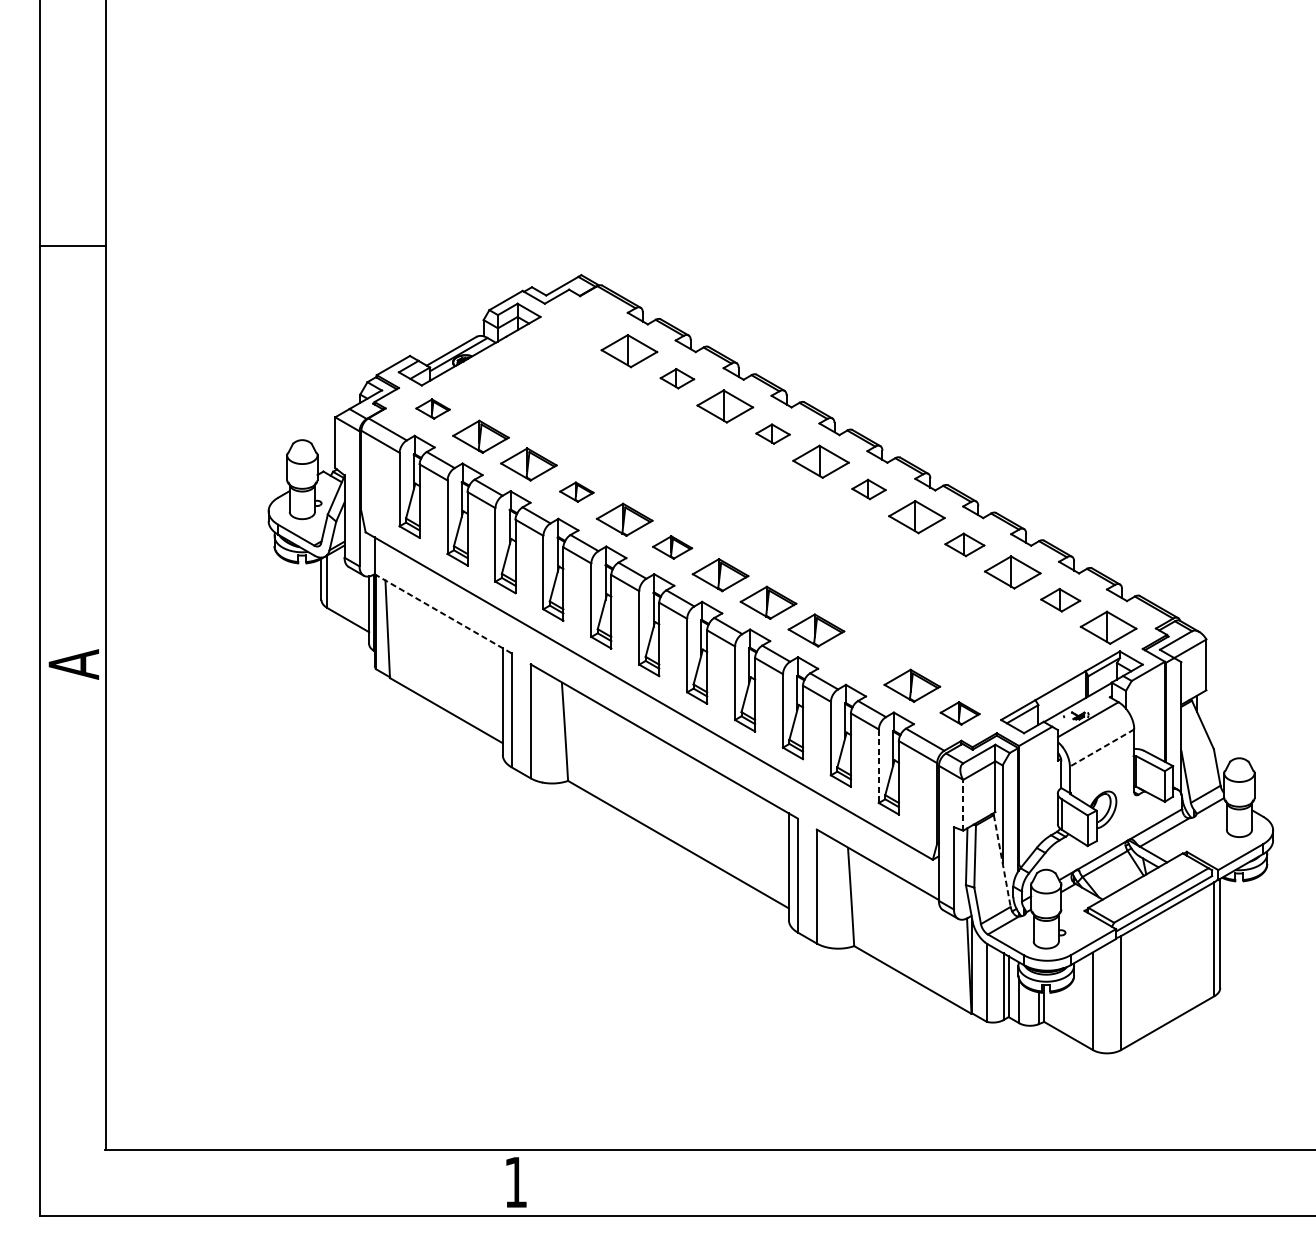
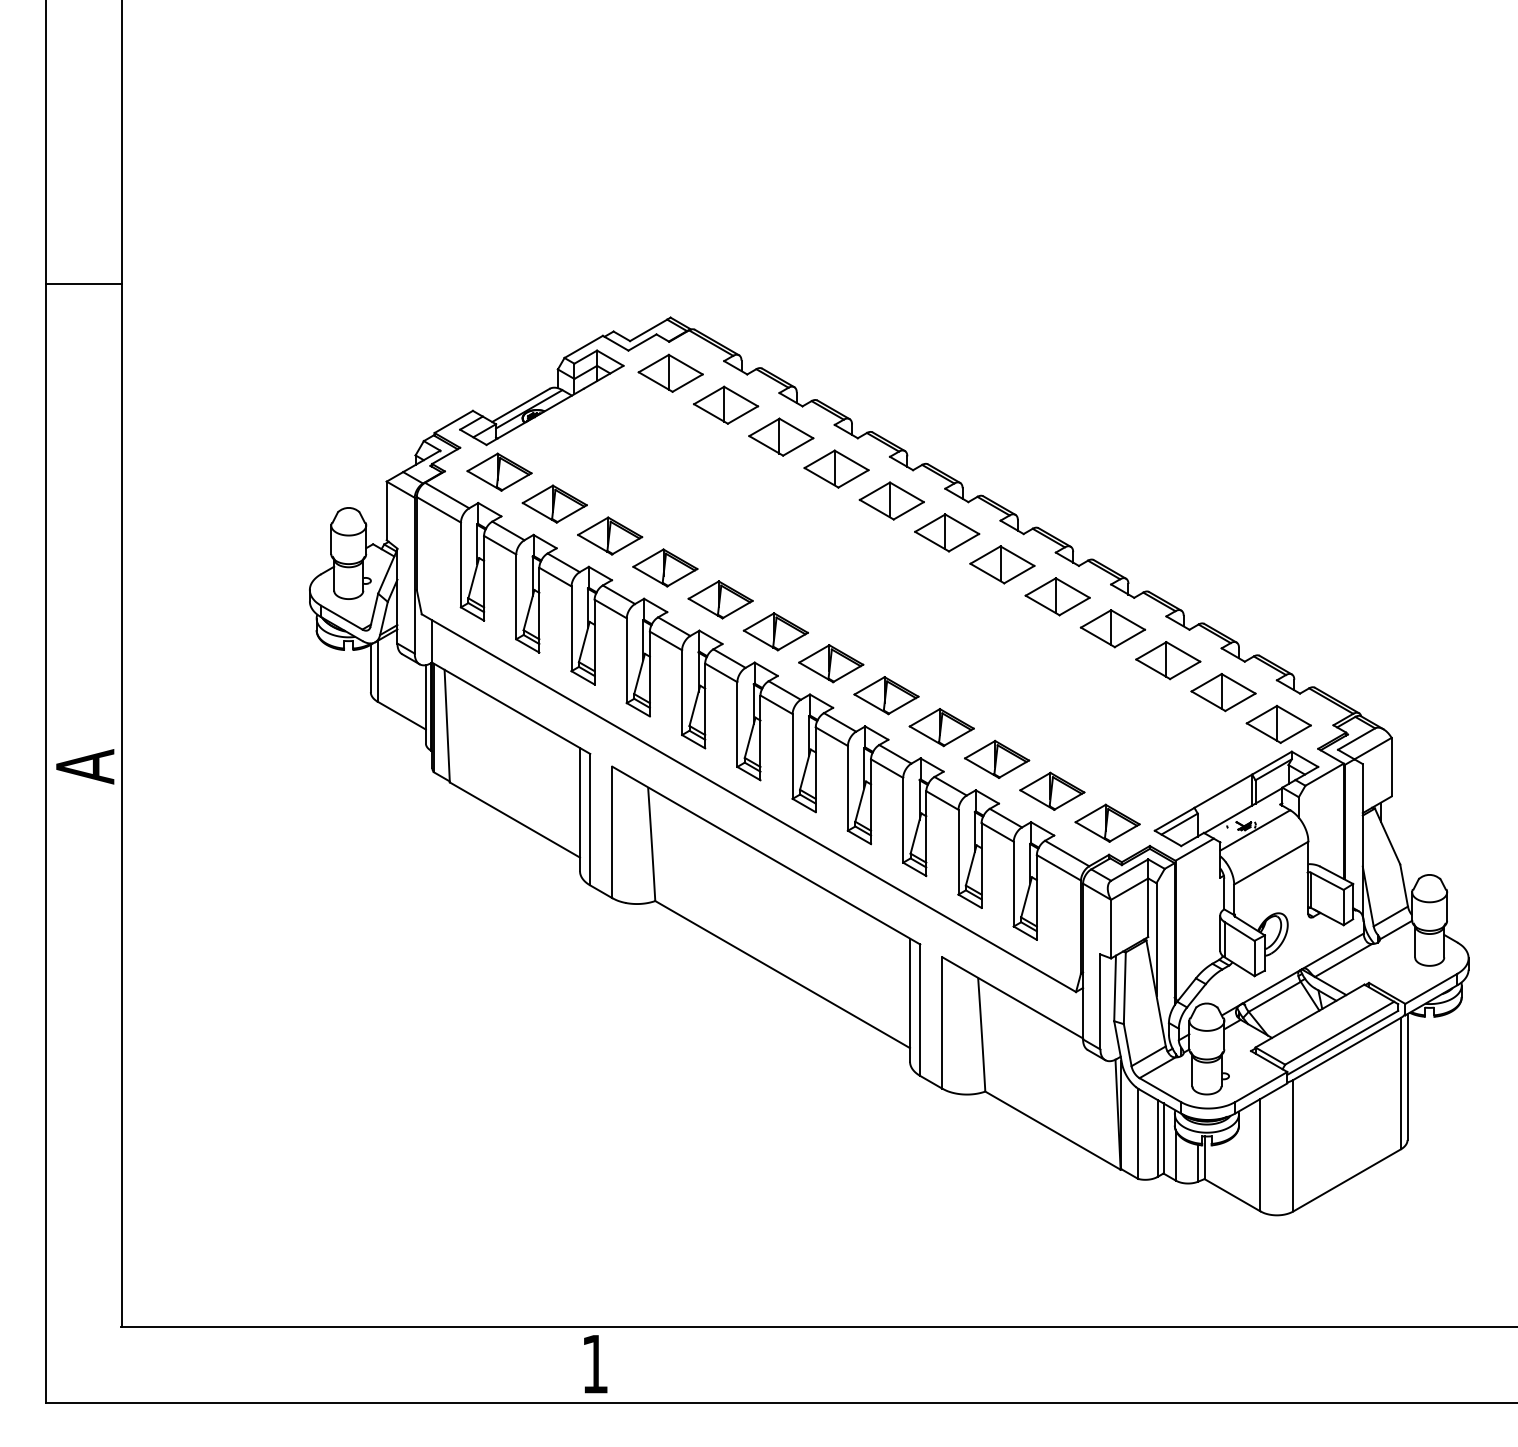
part: (581, 322) -> (670, 372), added
part: (677, 378) -> (781, 436), size x1.67
part: (433, 408) -> (499, 471), size x1.67
part: (772, 433) -> (891, 500), size x1.67
part: (869, 489) -> (1002, 564), size x1.67
part: (576, 491) -> (665, 567), size x1.67
part: (964, 544) -> (1112, 628), size x1.43
part: (672, 547) -> (775, 631), size x1.43
part: (1060, 600) -> (1223, 692), size x1.43
line: (442, 613) -> (510, 708), dashed -> solid
part: (864, 657) -> (997, 758), added
part: (960, 712) -> (1107, 822), size x1.43
line: (1102, 748) -> (1271, 863), dashed -> solid
line: (878, 766) -> (1013, 884), dashed -> solid
line: (963, 804) -> (1111, 928), dashed -> solid
line: (1002, 861) -> (1156, 993), dashed -> solid

